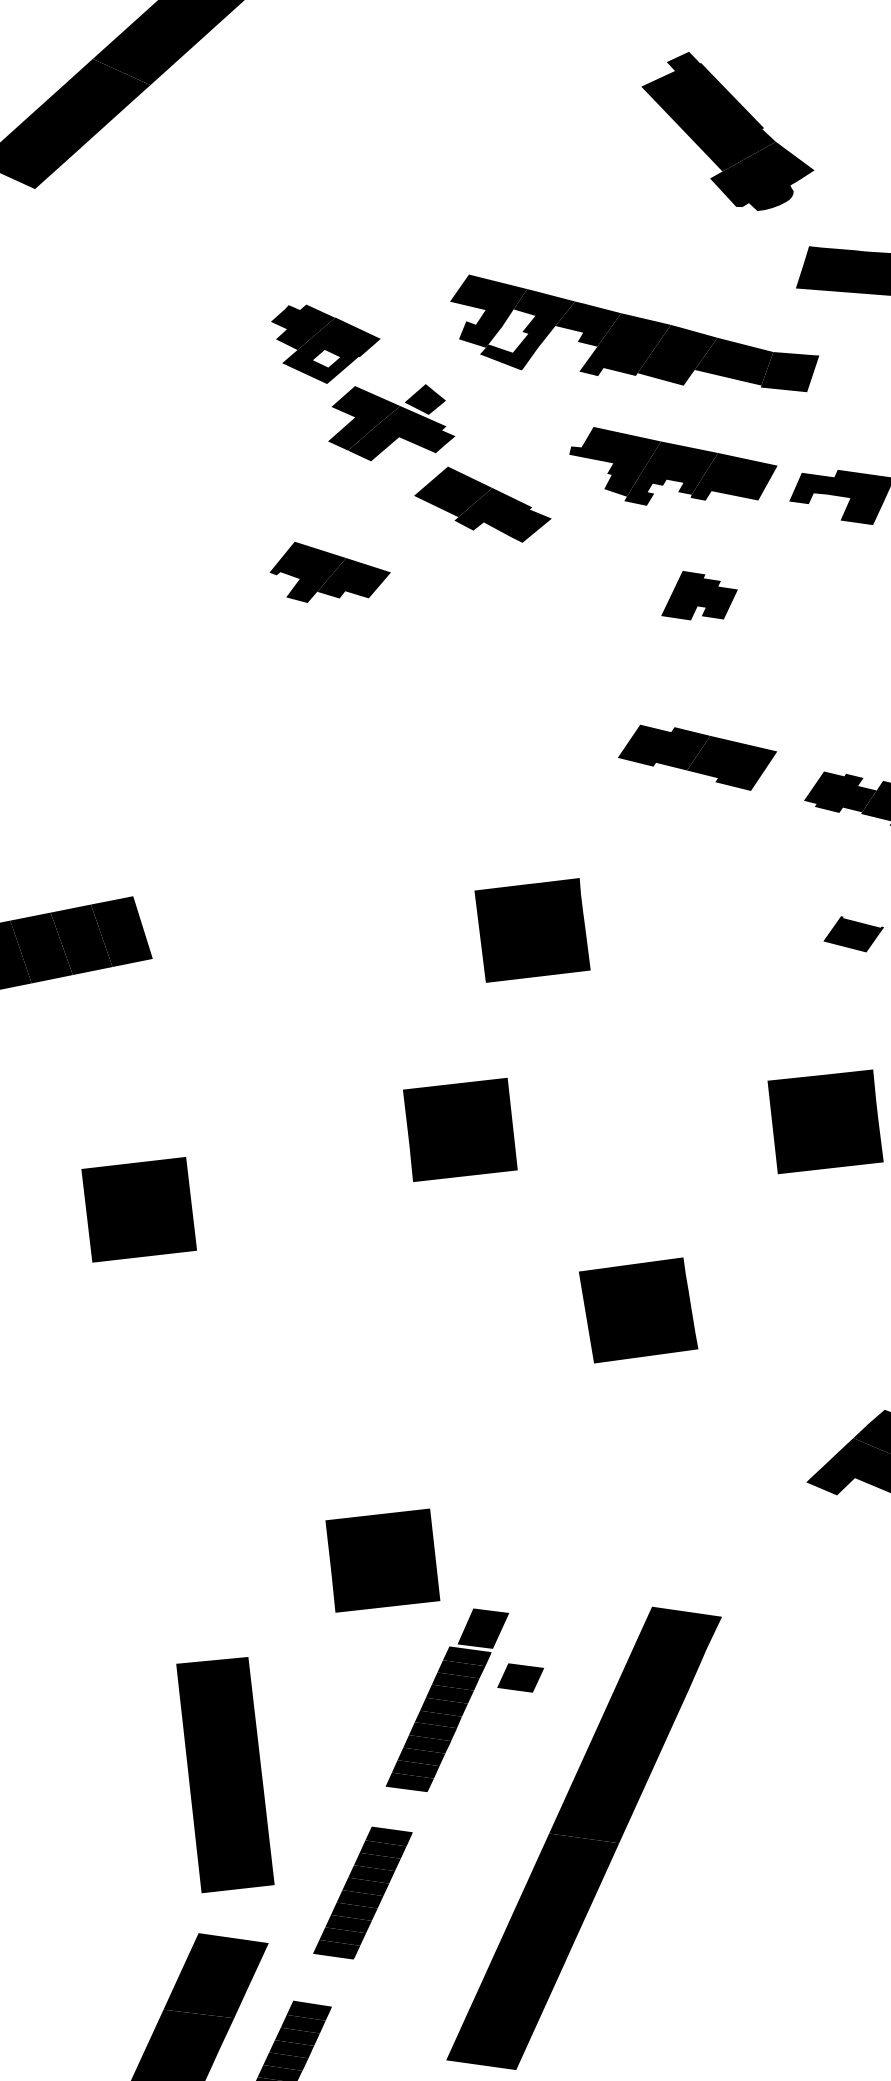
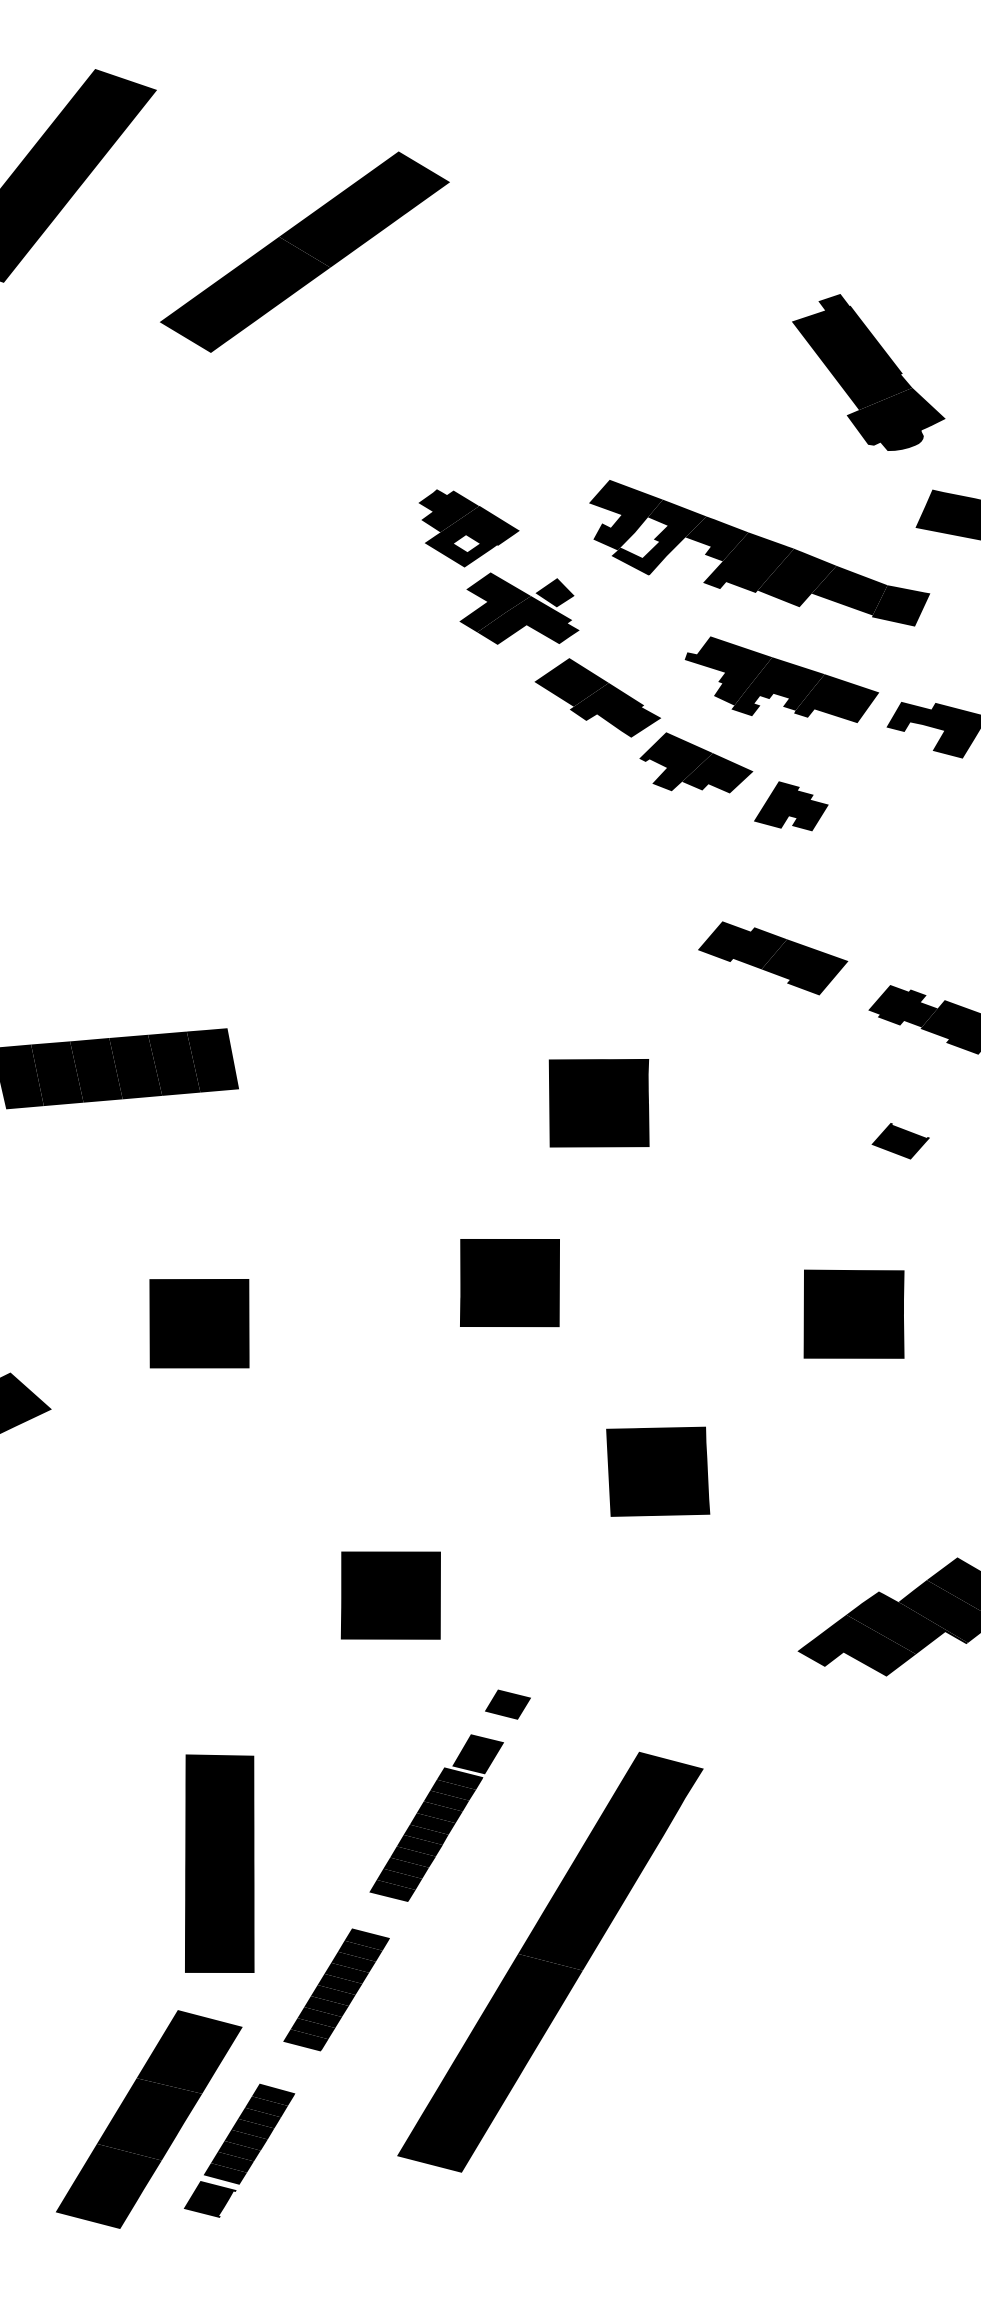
part: (330, 569) -> (696, 762), moved
part: (382, 1560) -> (390, 1595), moved
part: (520, 1677) -> (507, 1704), moved

